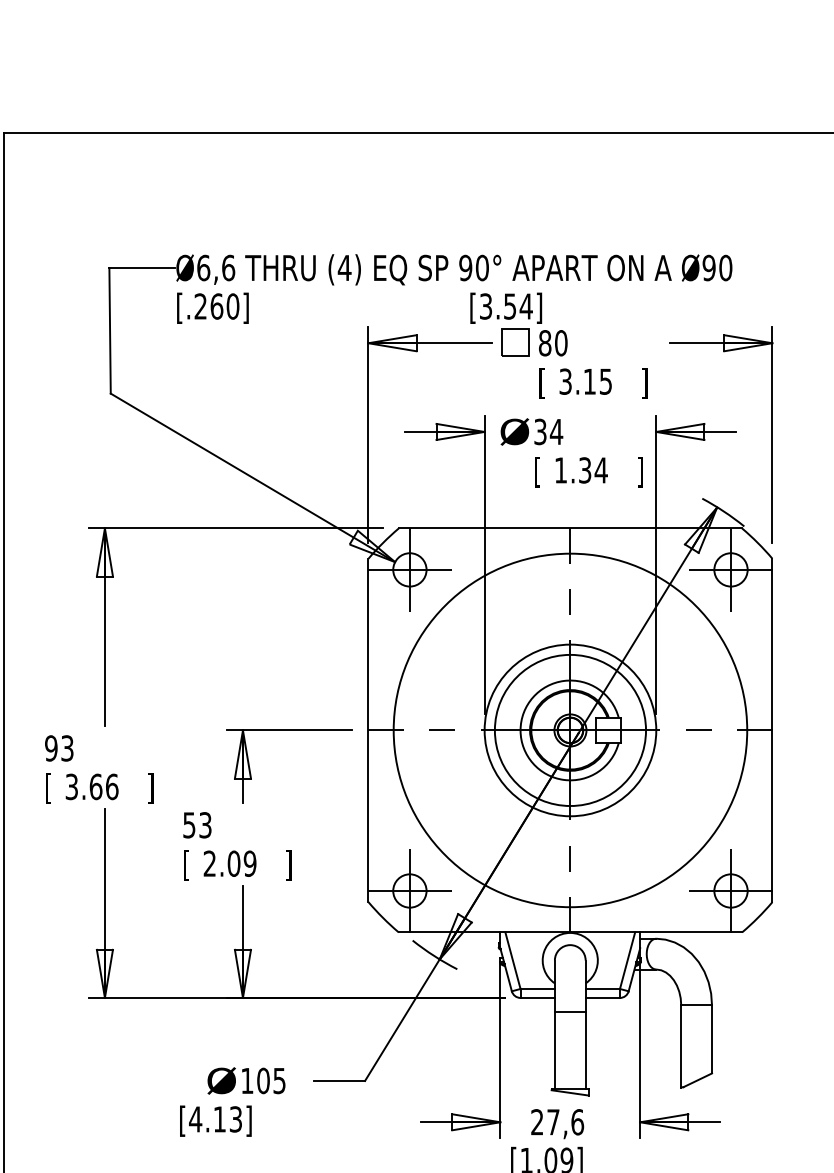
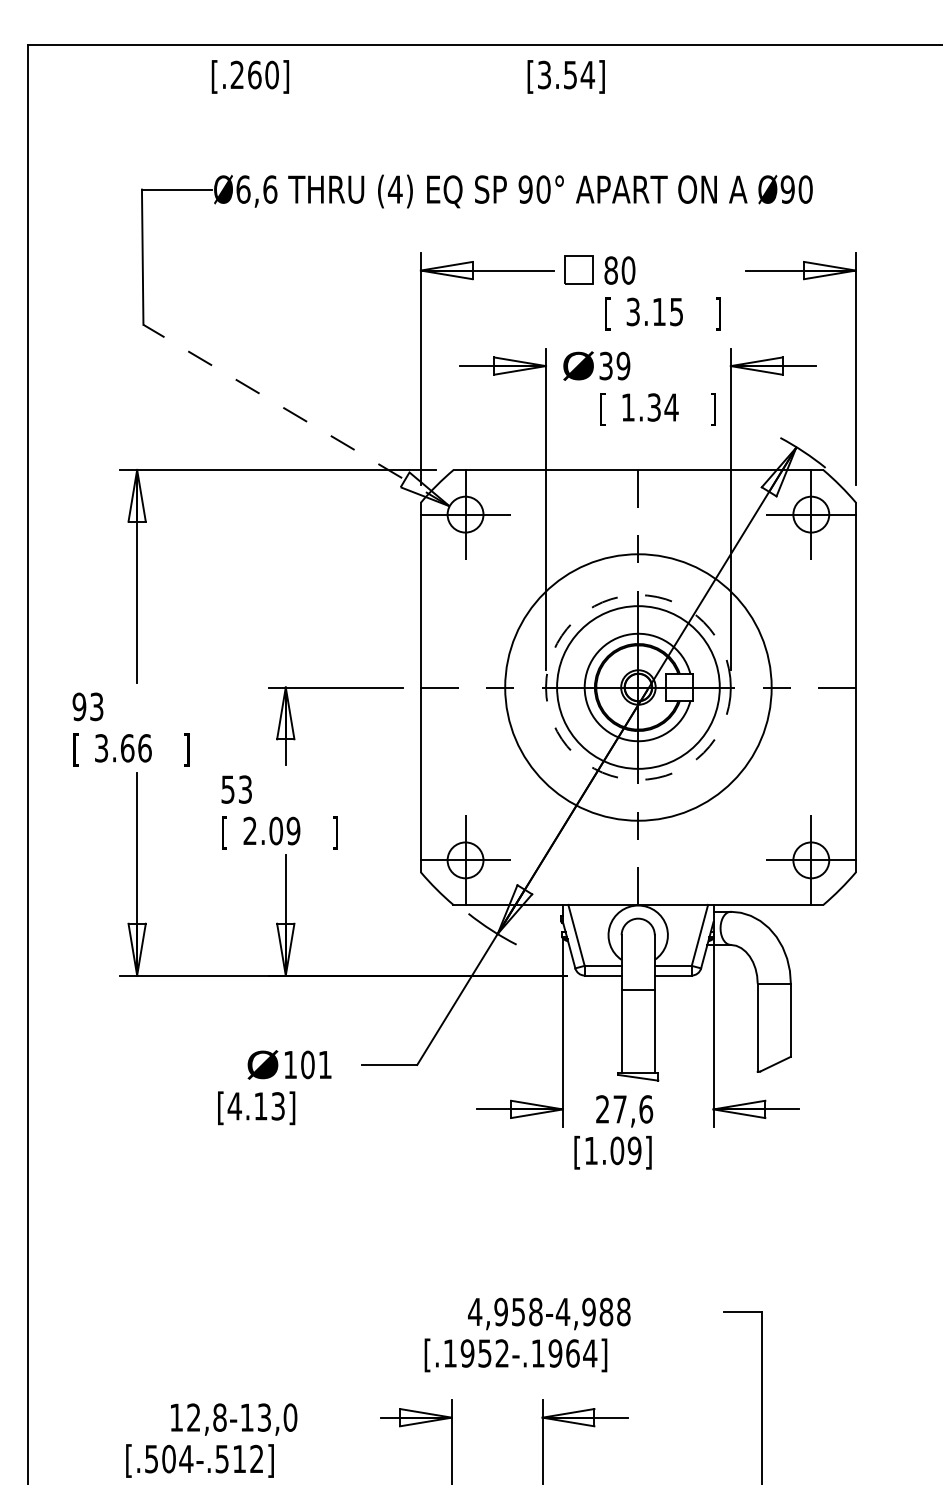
text: (358, 307) -> (407, 76), moved
text: (556, 431) -> (623, 365), 34 -> 39
line: (252, 477) -> (296, 415), solid -> dashed
circle: (570, 730) -> (638, 687), size x0.7
circle: (570, 730) -> (638, 687), solid -> dashed
text: (278, 1081) -> (324, 1065), 105 -> 101

